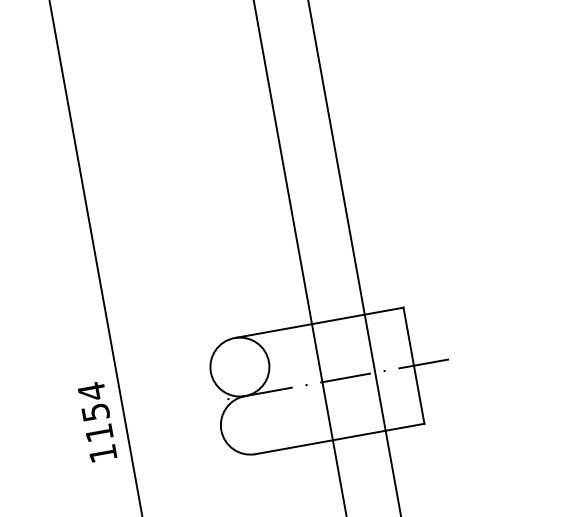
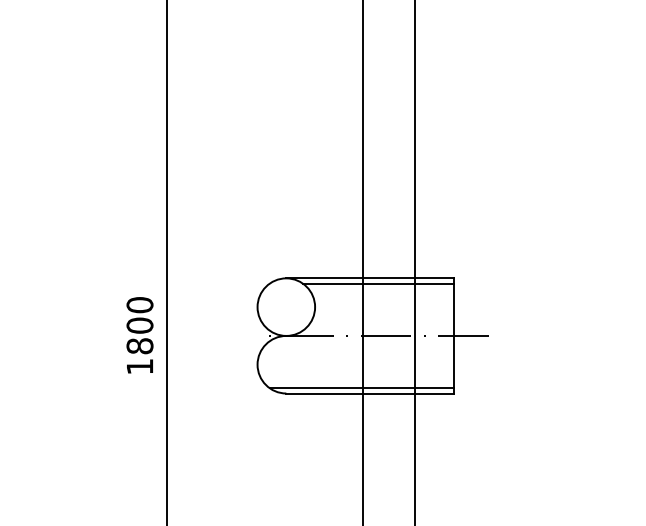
line: (327, 326) -> (377, 283), added
text: (95, 412) -> (139, 325), 1154 -> 1800
line: (330, 435) -> (361, 388), added

